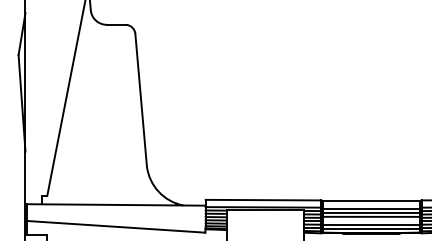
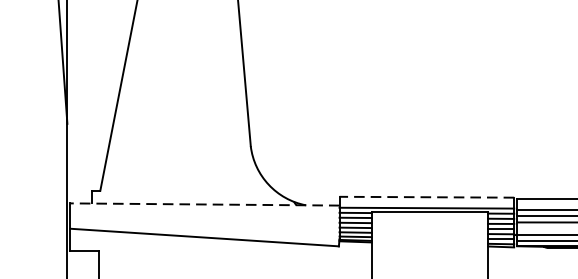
line: (263, 200) -> (426, 197), solid -> dashed
line: (116, 204) -> (204, 203), solid -> dashed

